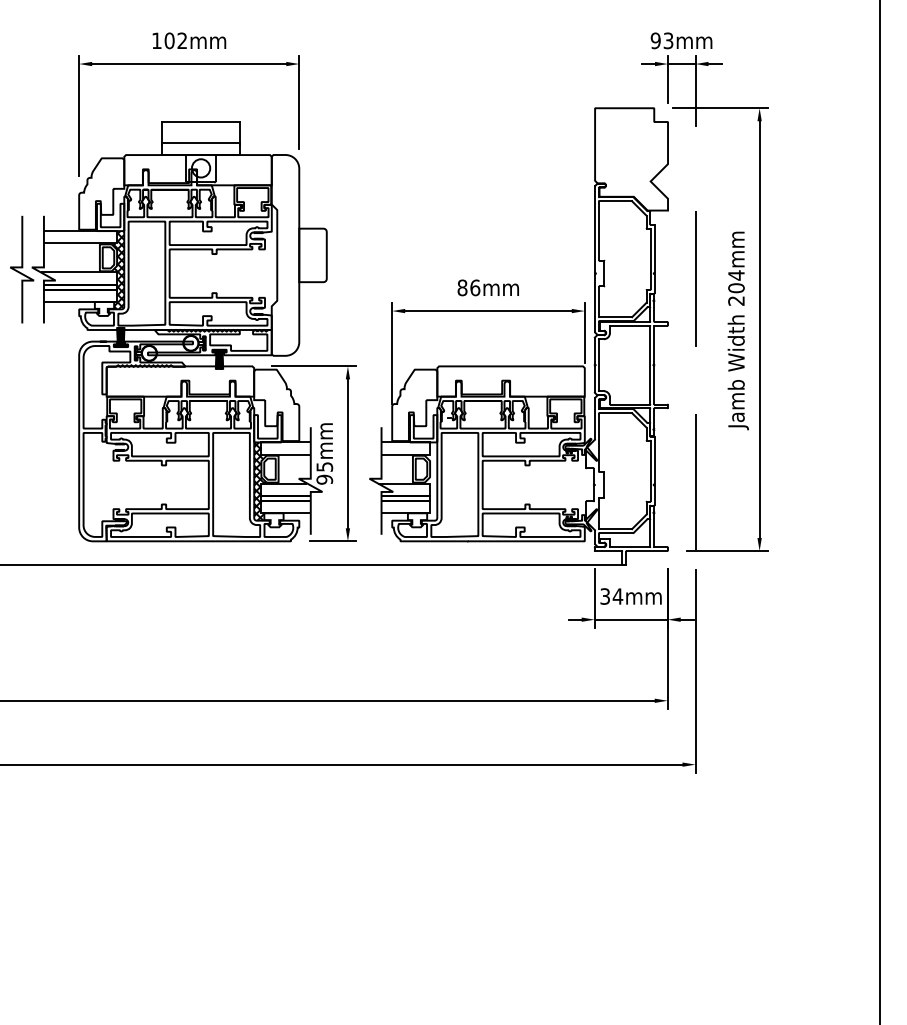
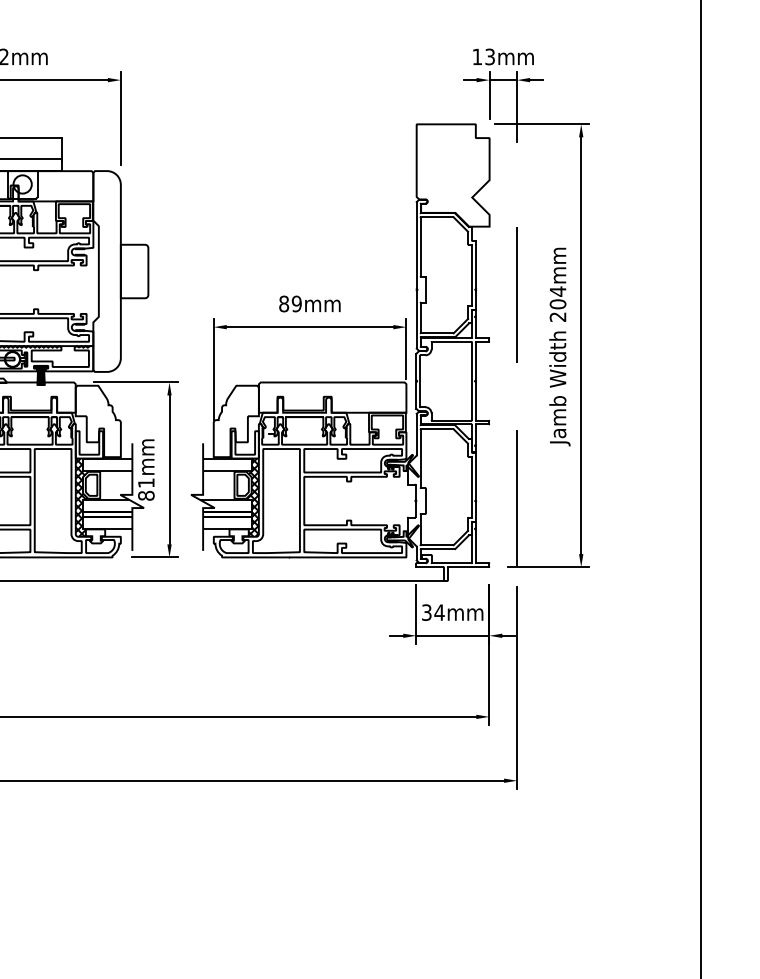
text: (655, 40) -> (477, 56), 93mm -> 13mm
text: (475, 287) -> (297, 303), 86mm -> 89mm
text: (324, 473) -> (146, 489), 95mm -> 81mm
hatch: (430, 481) -> (252, 497), added

